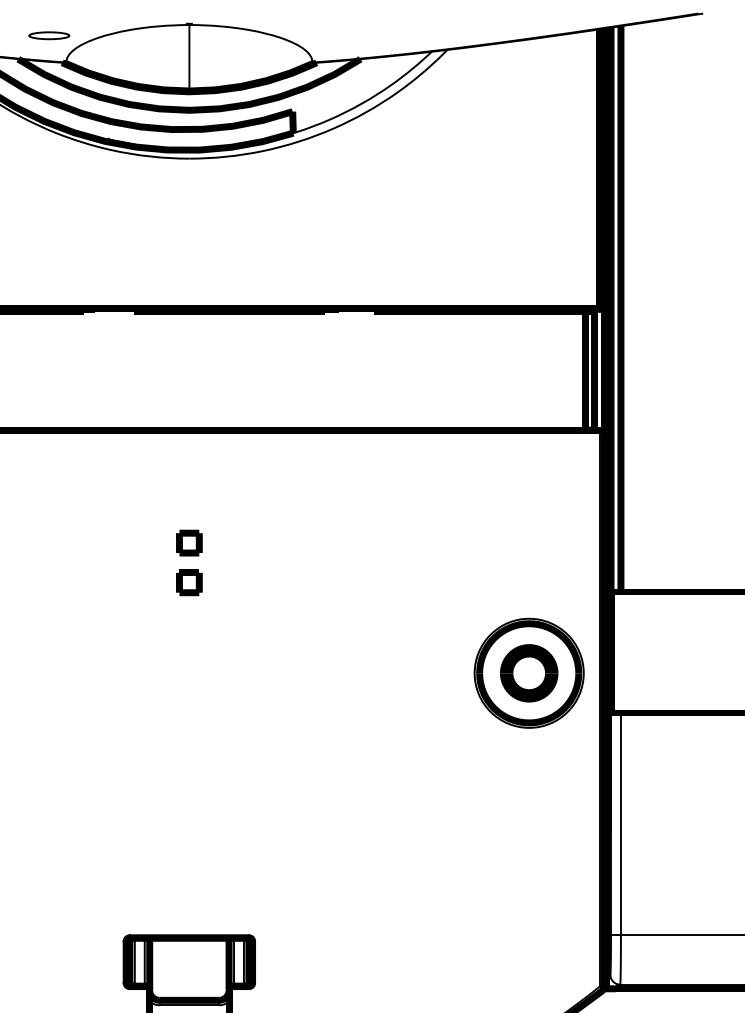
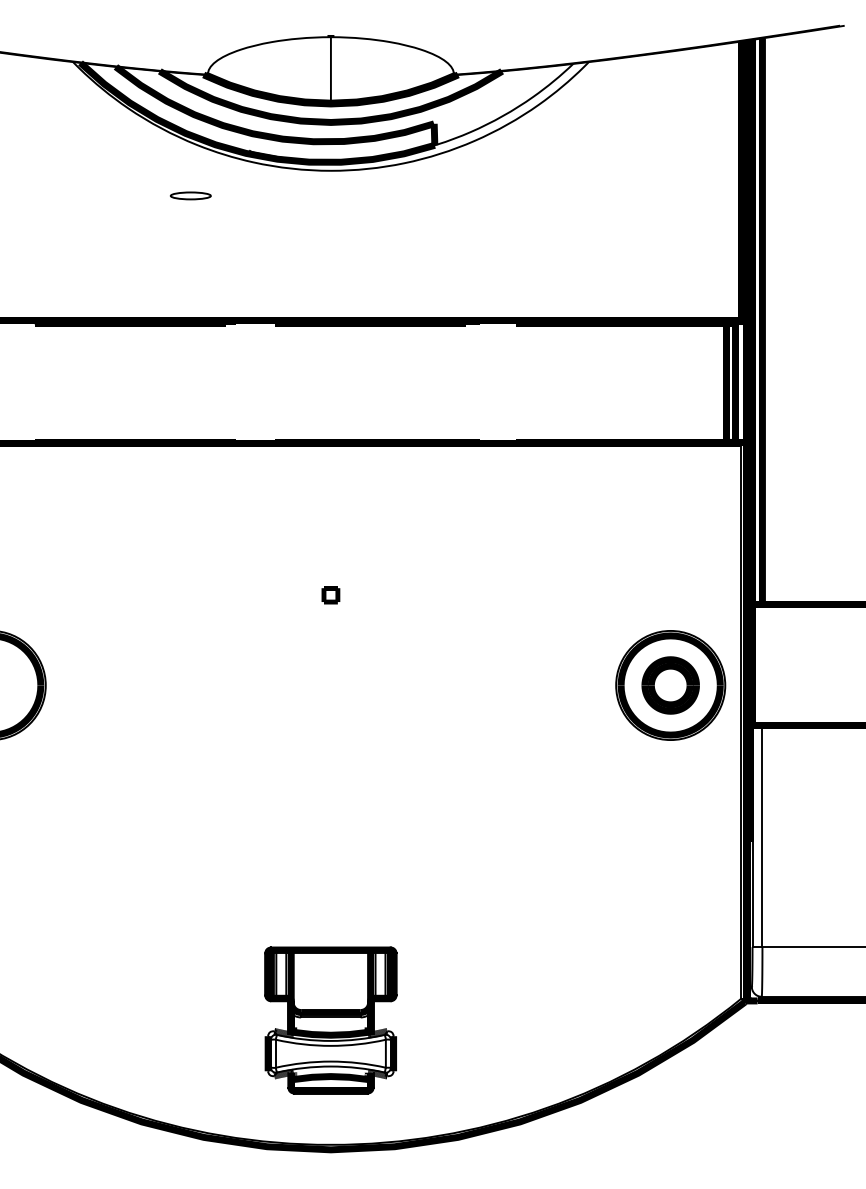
part: (48, 35) -> (190, 195), moved
part: (188, 543) -> (330, 555), removed
part: (188, 583) -> (330, 595), size x0.7

